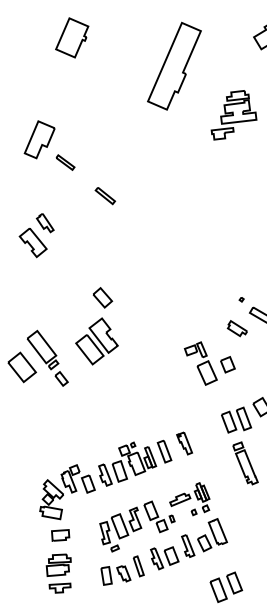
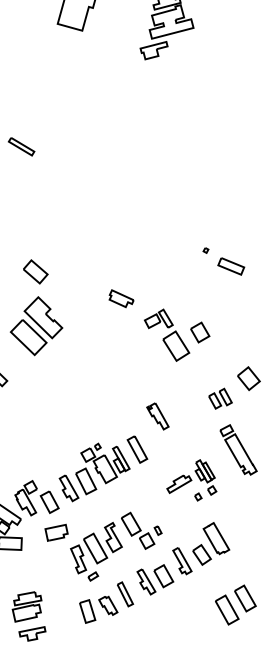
part: (236, 328) -> (120, 298), moved
part: (236, 419) -> (220, 398), size x0.6
part: (184, 443) -> (157, 416), moved
part: (189, 499) -> (190, 481), moved
part: (60, 535) -> (56, 532), moved

